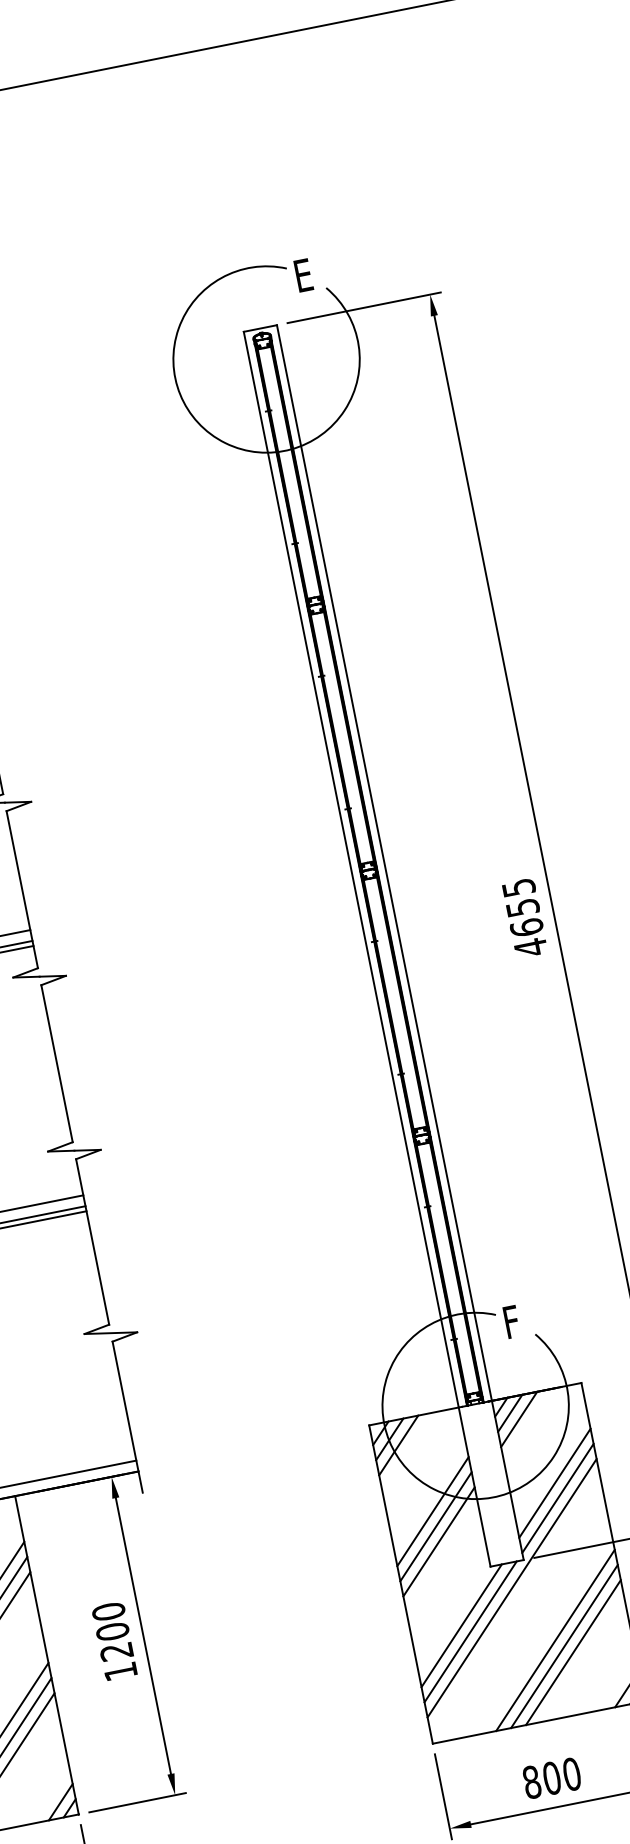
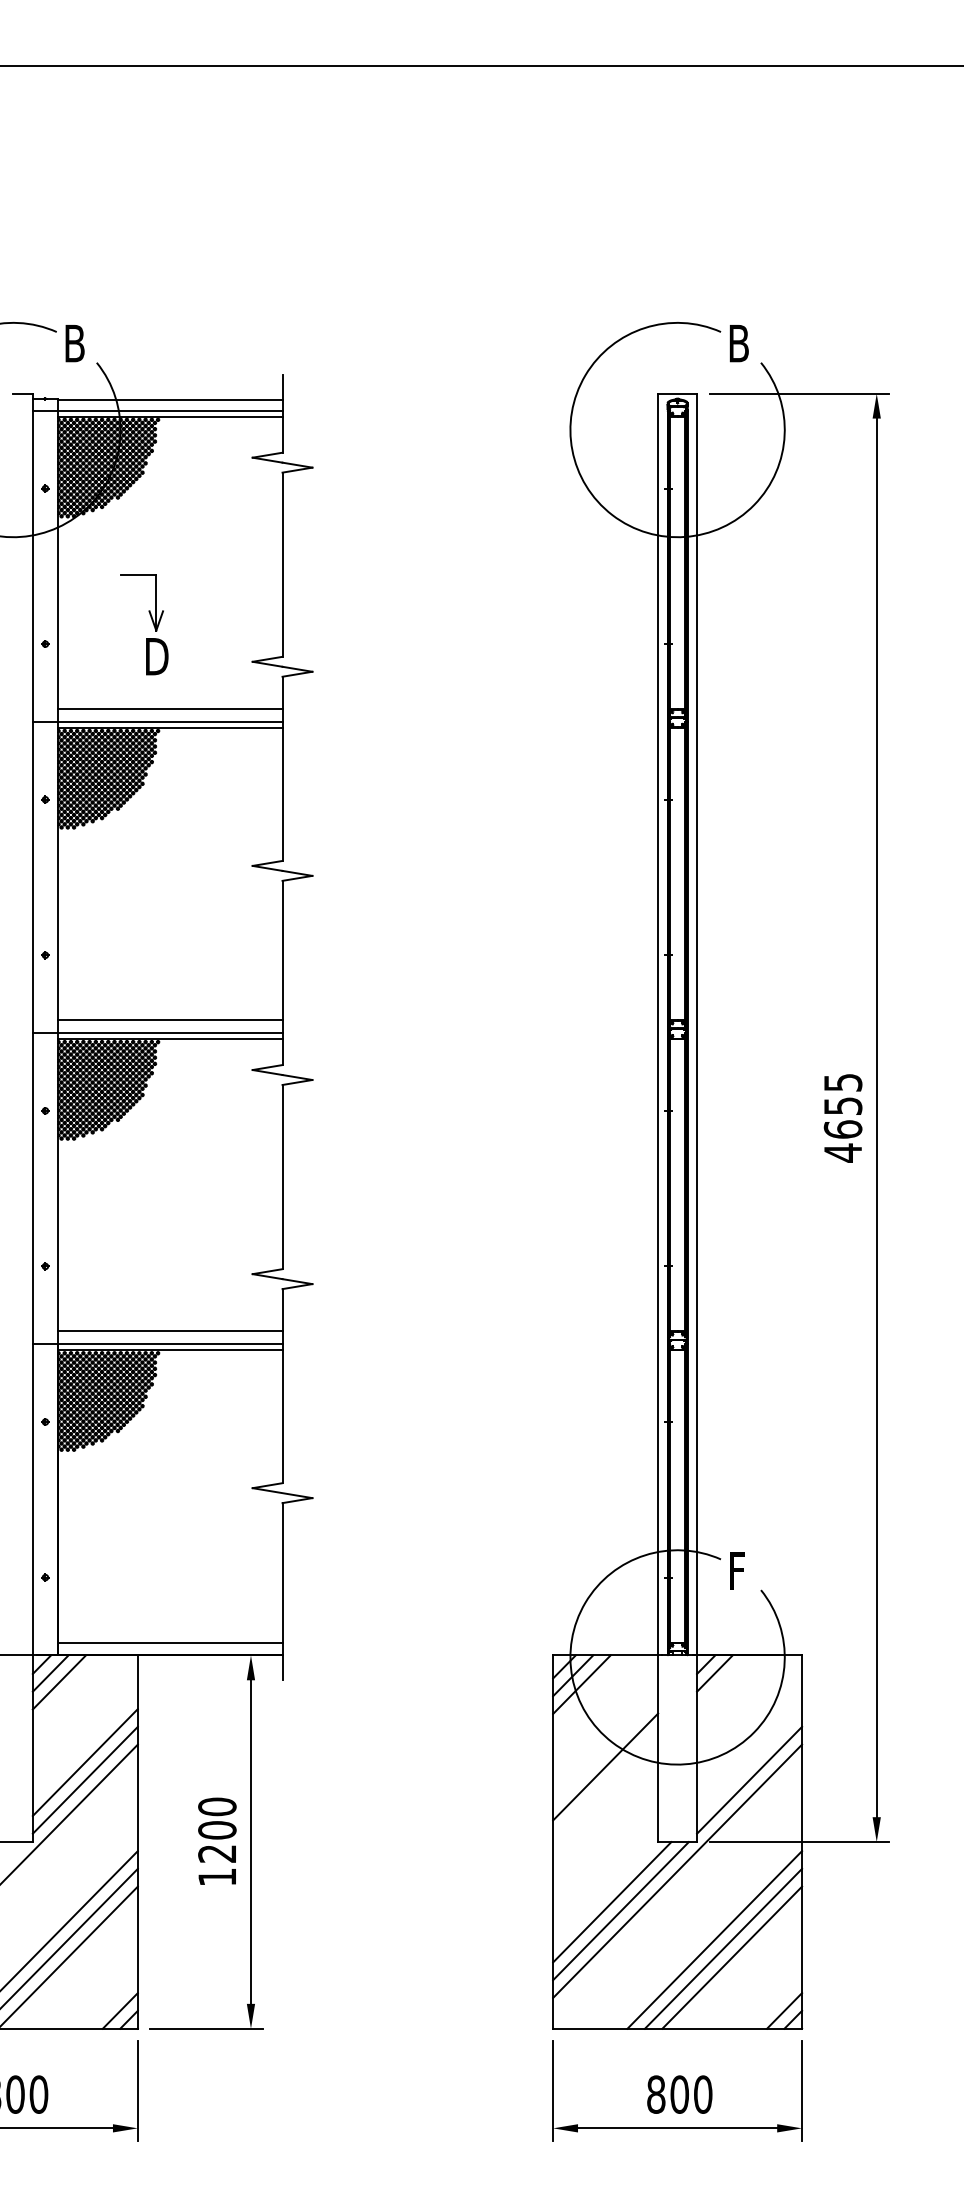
text: (303, 275) -> (738, 343), E -> B
line: (519, 1419) -> (723, 1682), removed
line: (554, 1483) -> (749, 1762), removed
line: (435, 1526) -> (605, 1784), removed
line: (438, 1541) -> (605, 1802), removed

